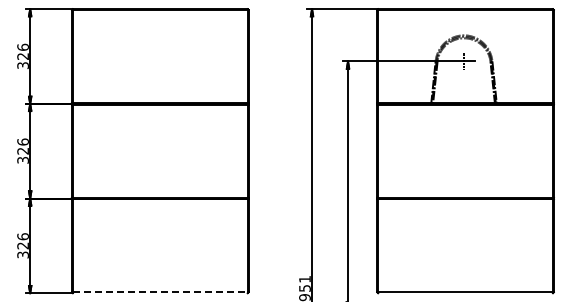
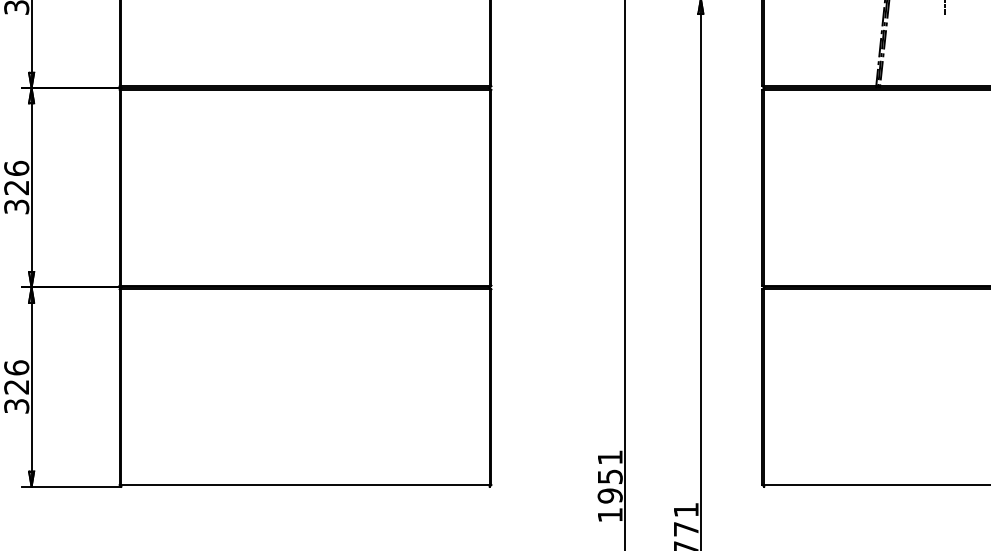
line: (160, 292) -> (305, 485), dashed -> solid

